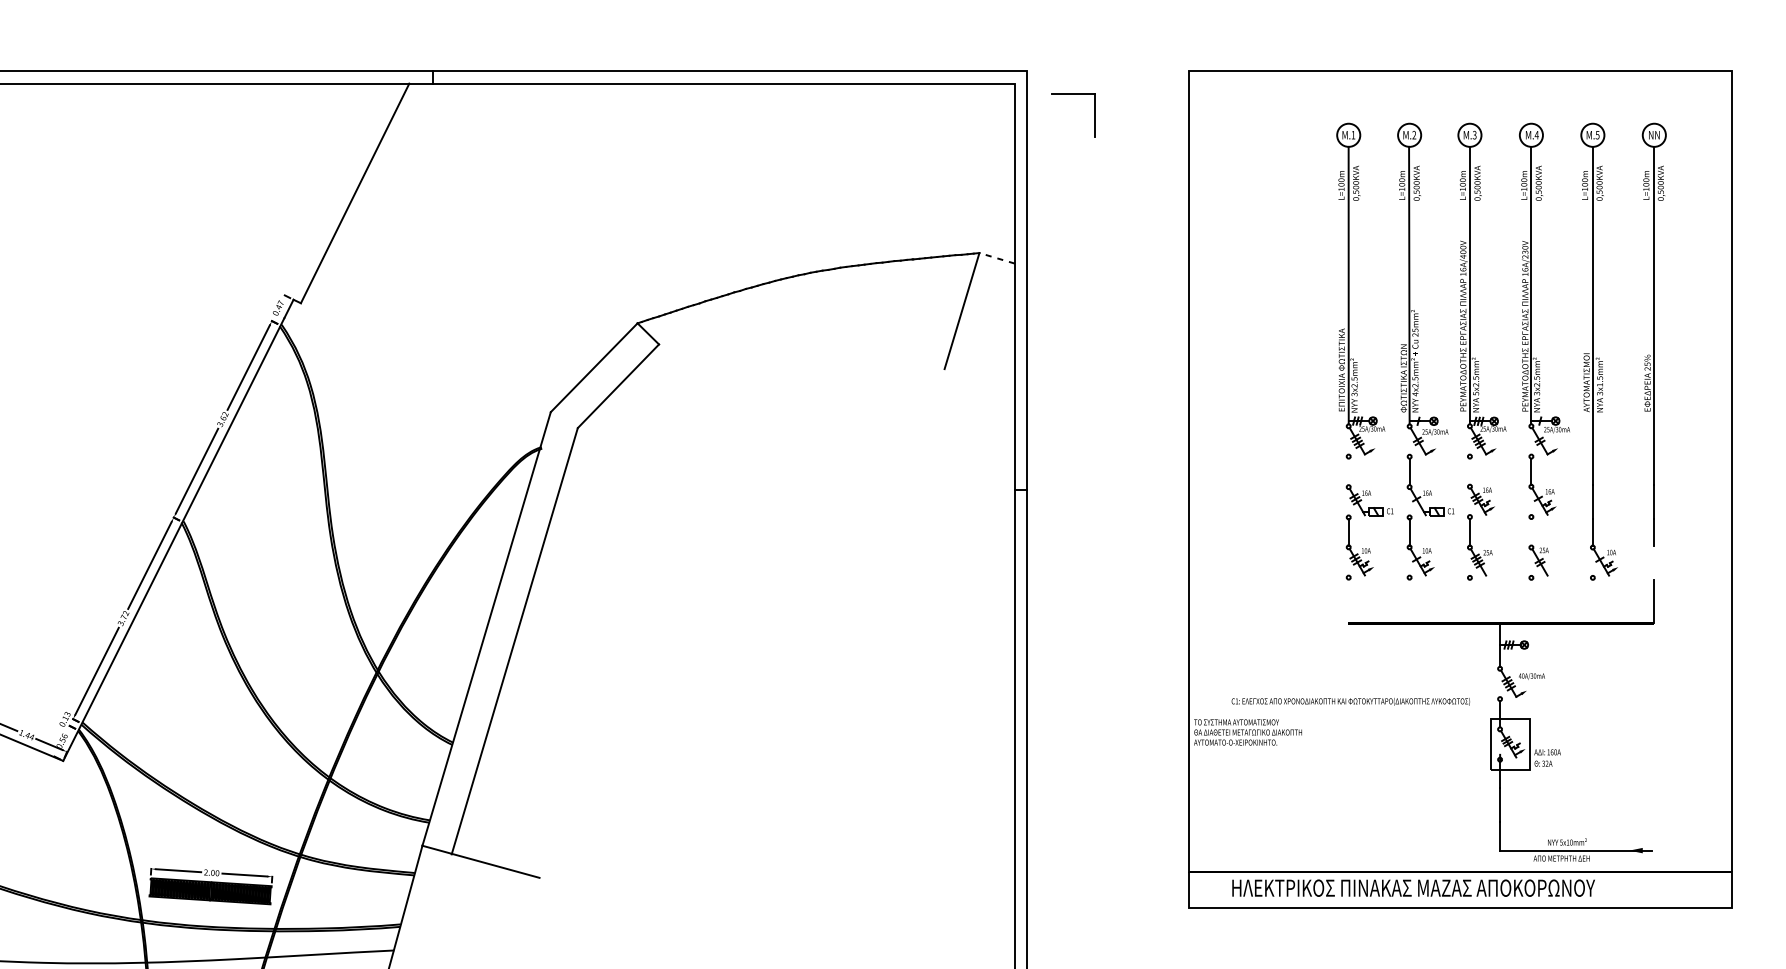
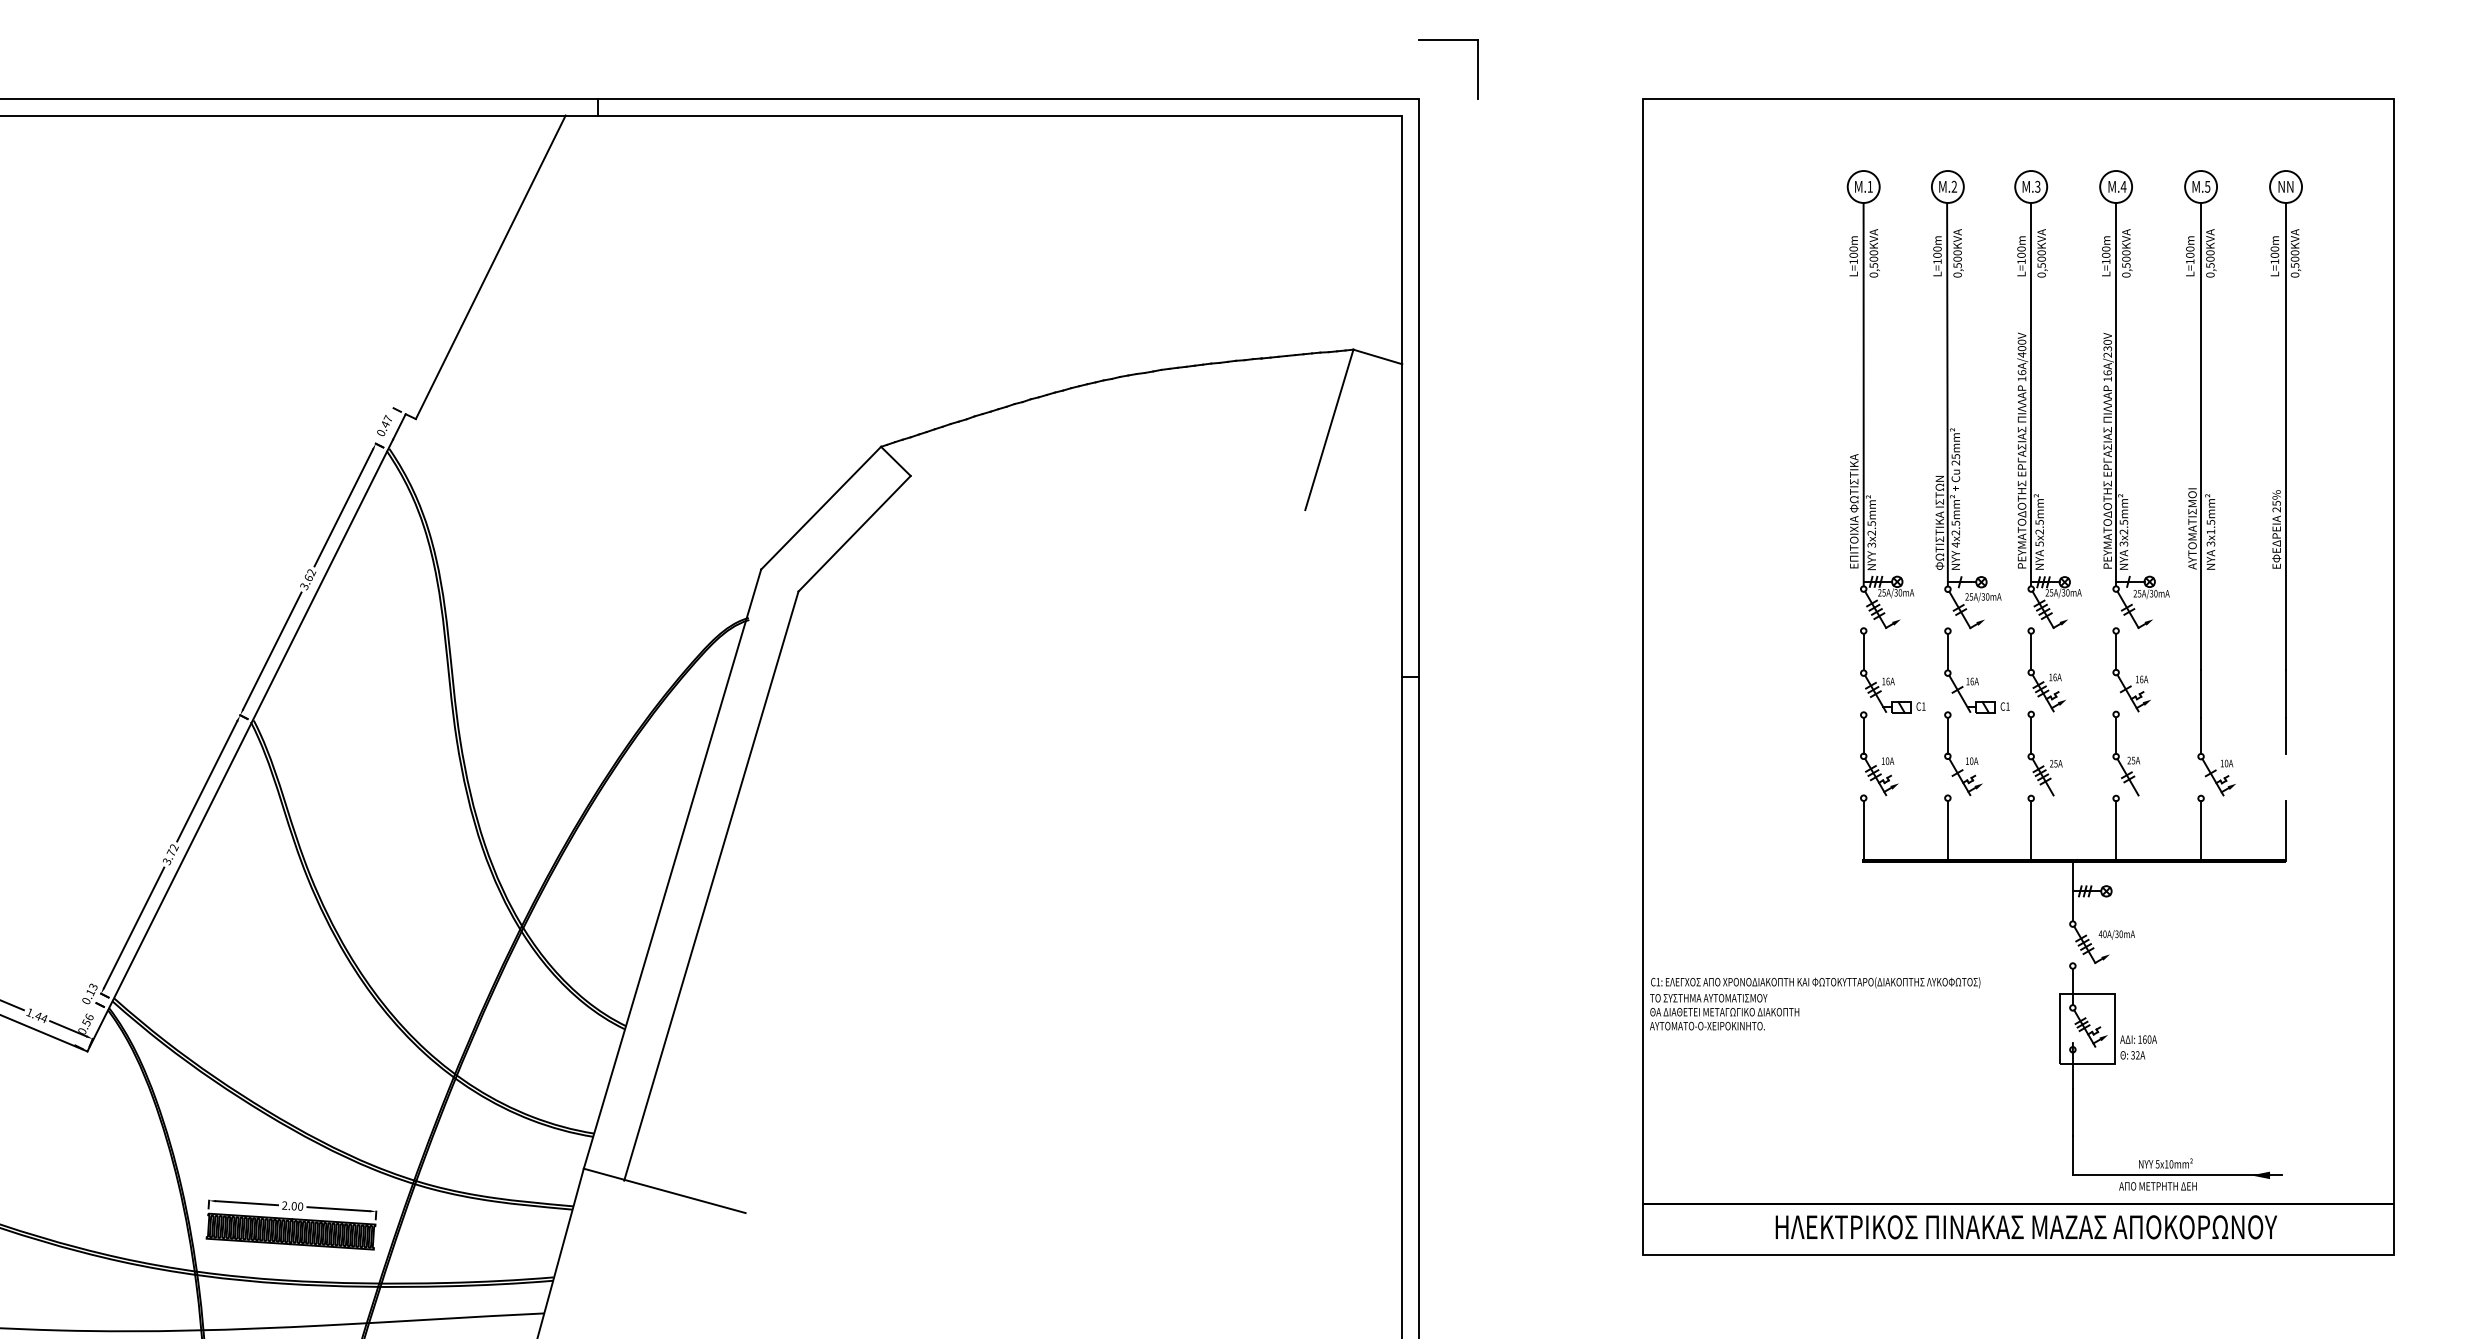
part: (1073, 94) -> (1448, 40), moved
line: (996, 257) -> (1377, 356), dashed -> solid
line: (1348, 471) -> (1863, 651), added
line: (1470, 471) -> (2031, 651), added
line: (1531, 532) -> (2116, 735), added
line: (1348, 601) -> (1863, 831), added
line: (1409, 601) -> (1947, 831), added
line: (1470, 601) -> (2031, 831), added
line: (1531, 601) -> (2116, 831), added
line: (1593, 601) -> (2201, 831), added
text: (1350, 701) -> (1815, 982), moved
text: (1412, 888) -> (2025, 1227), moved

